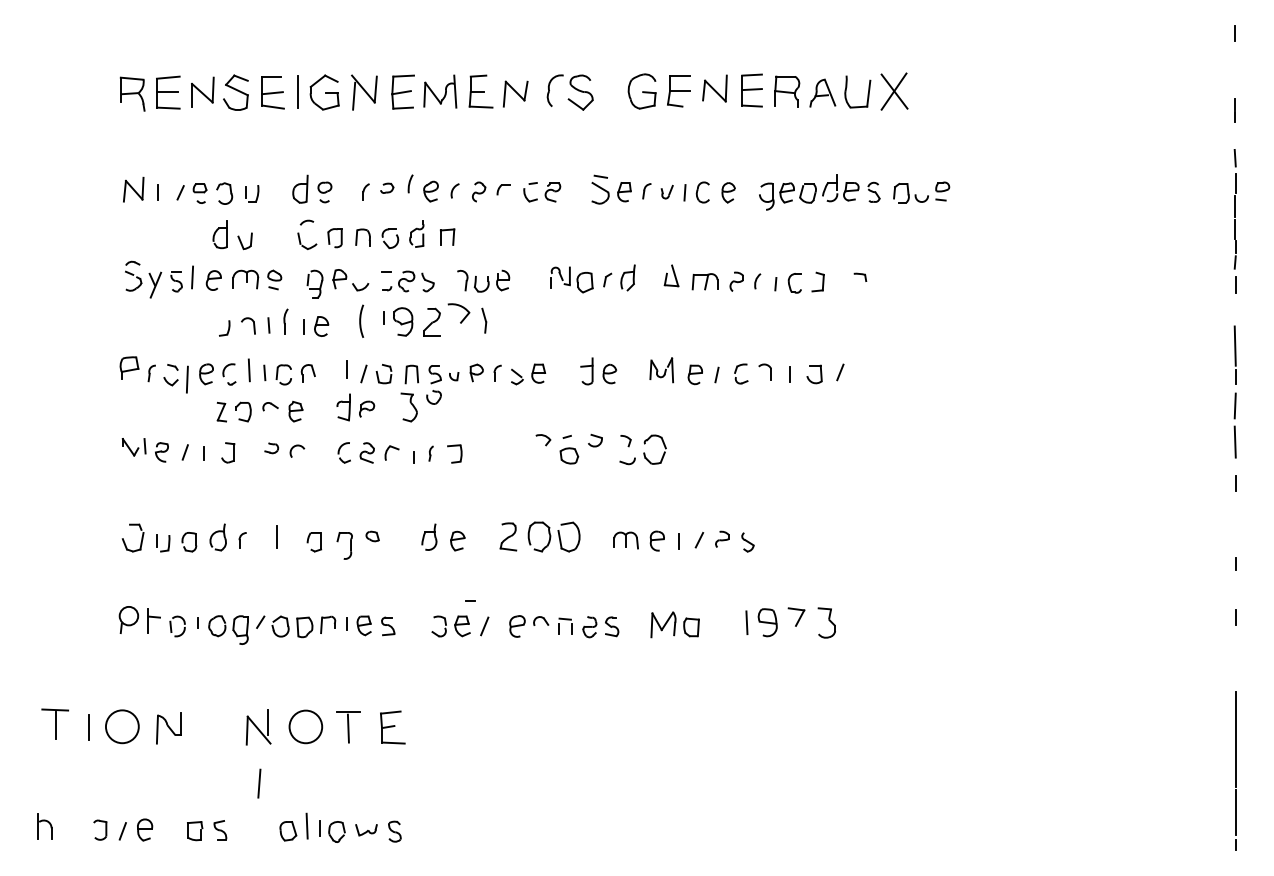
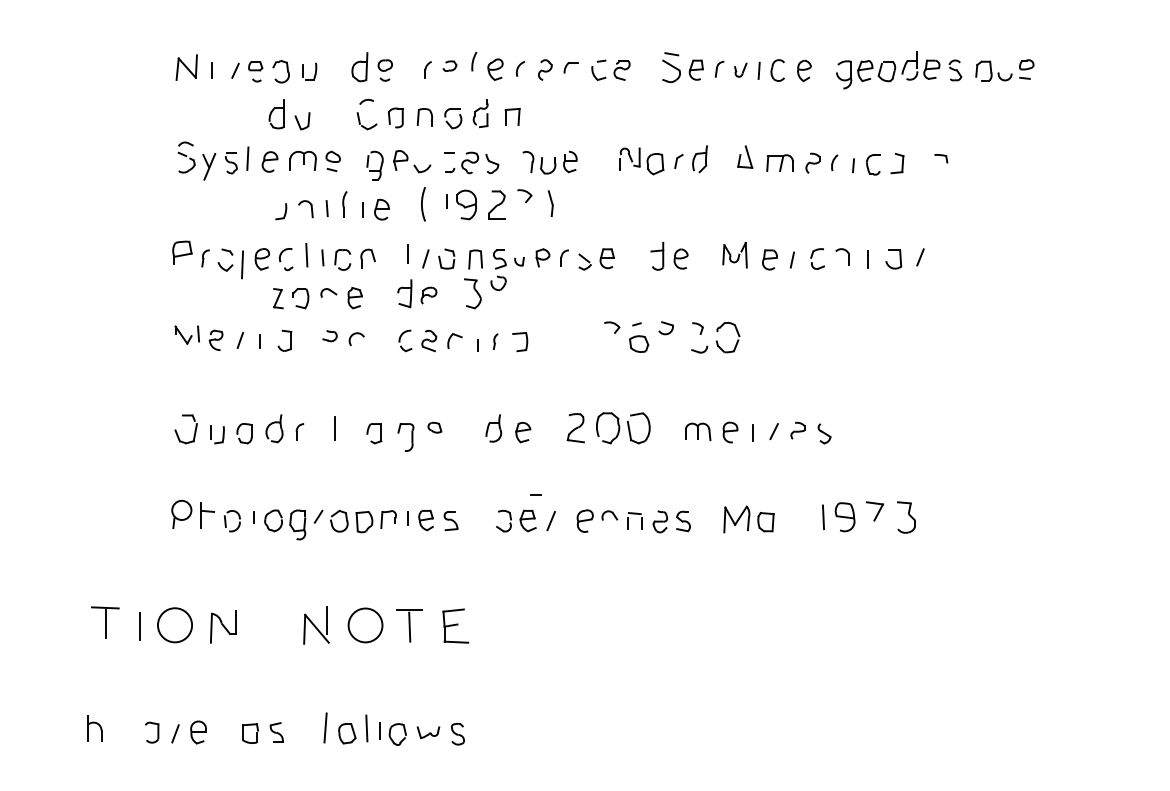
part: (459, 313) -> (525, 196), size x0.62
line: (259, 783) -> (325, 727), moved

